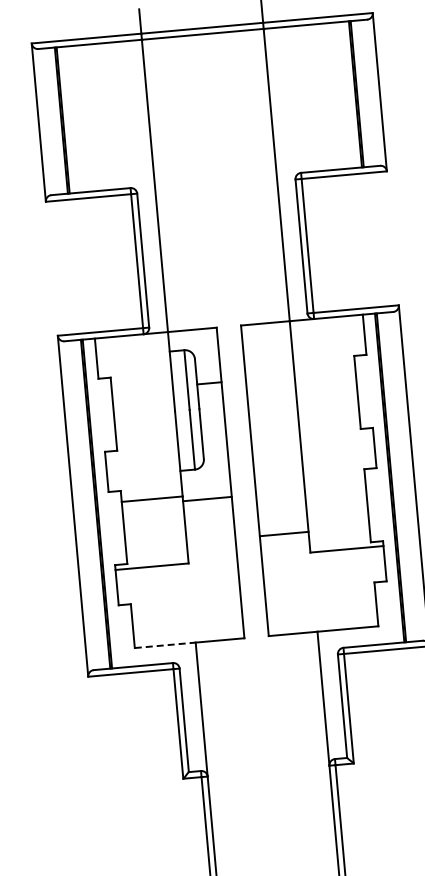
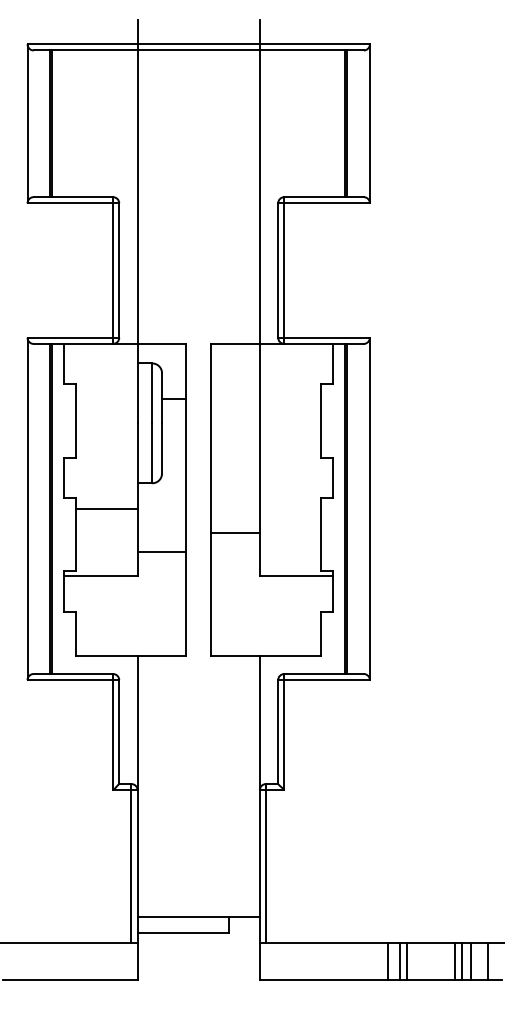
line: (206, 498) -> (161, 551), moved
line: (283, 534) -> (234, 533), moved
line: (165, 645) -> (107, 655), dashed -> solid

